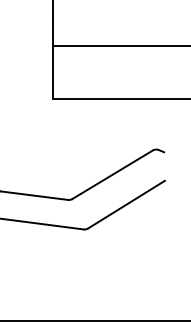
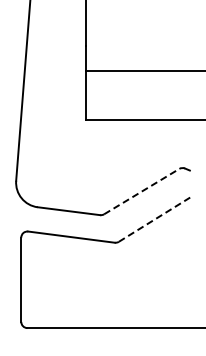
line: (112, 174) -> (141, 191), solid -> dashed
line: (127, 204) -> (155, 219), solid -> dashed

